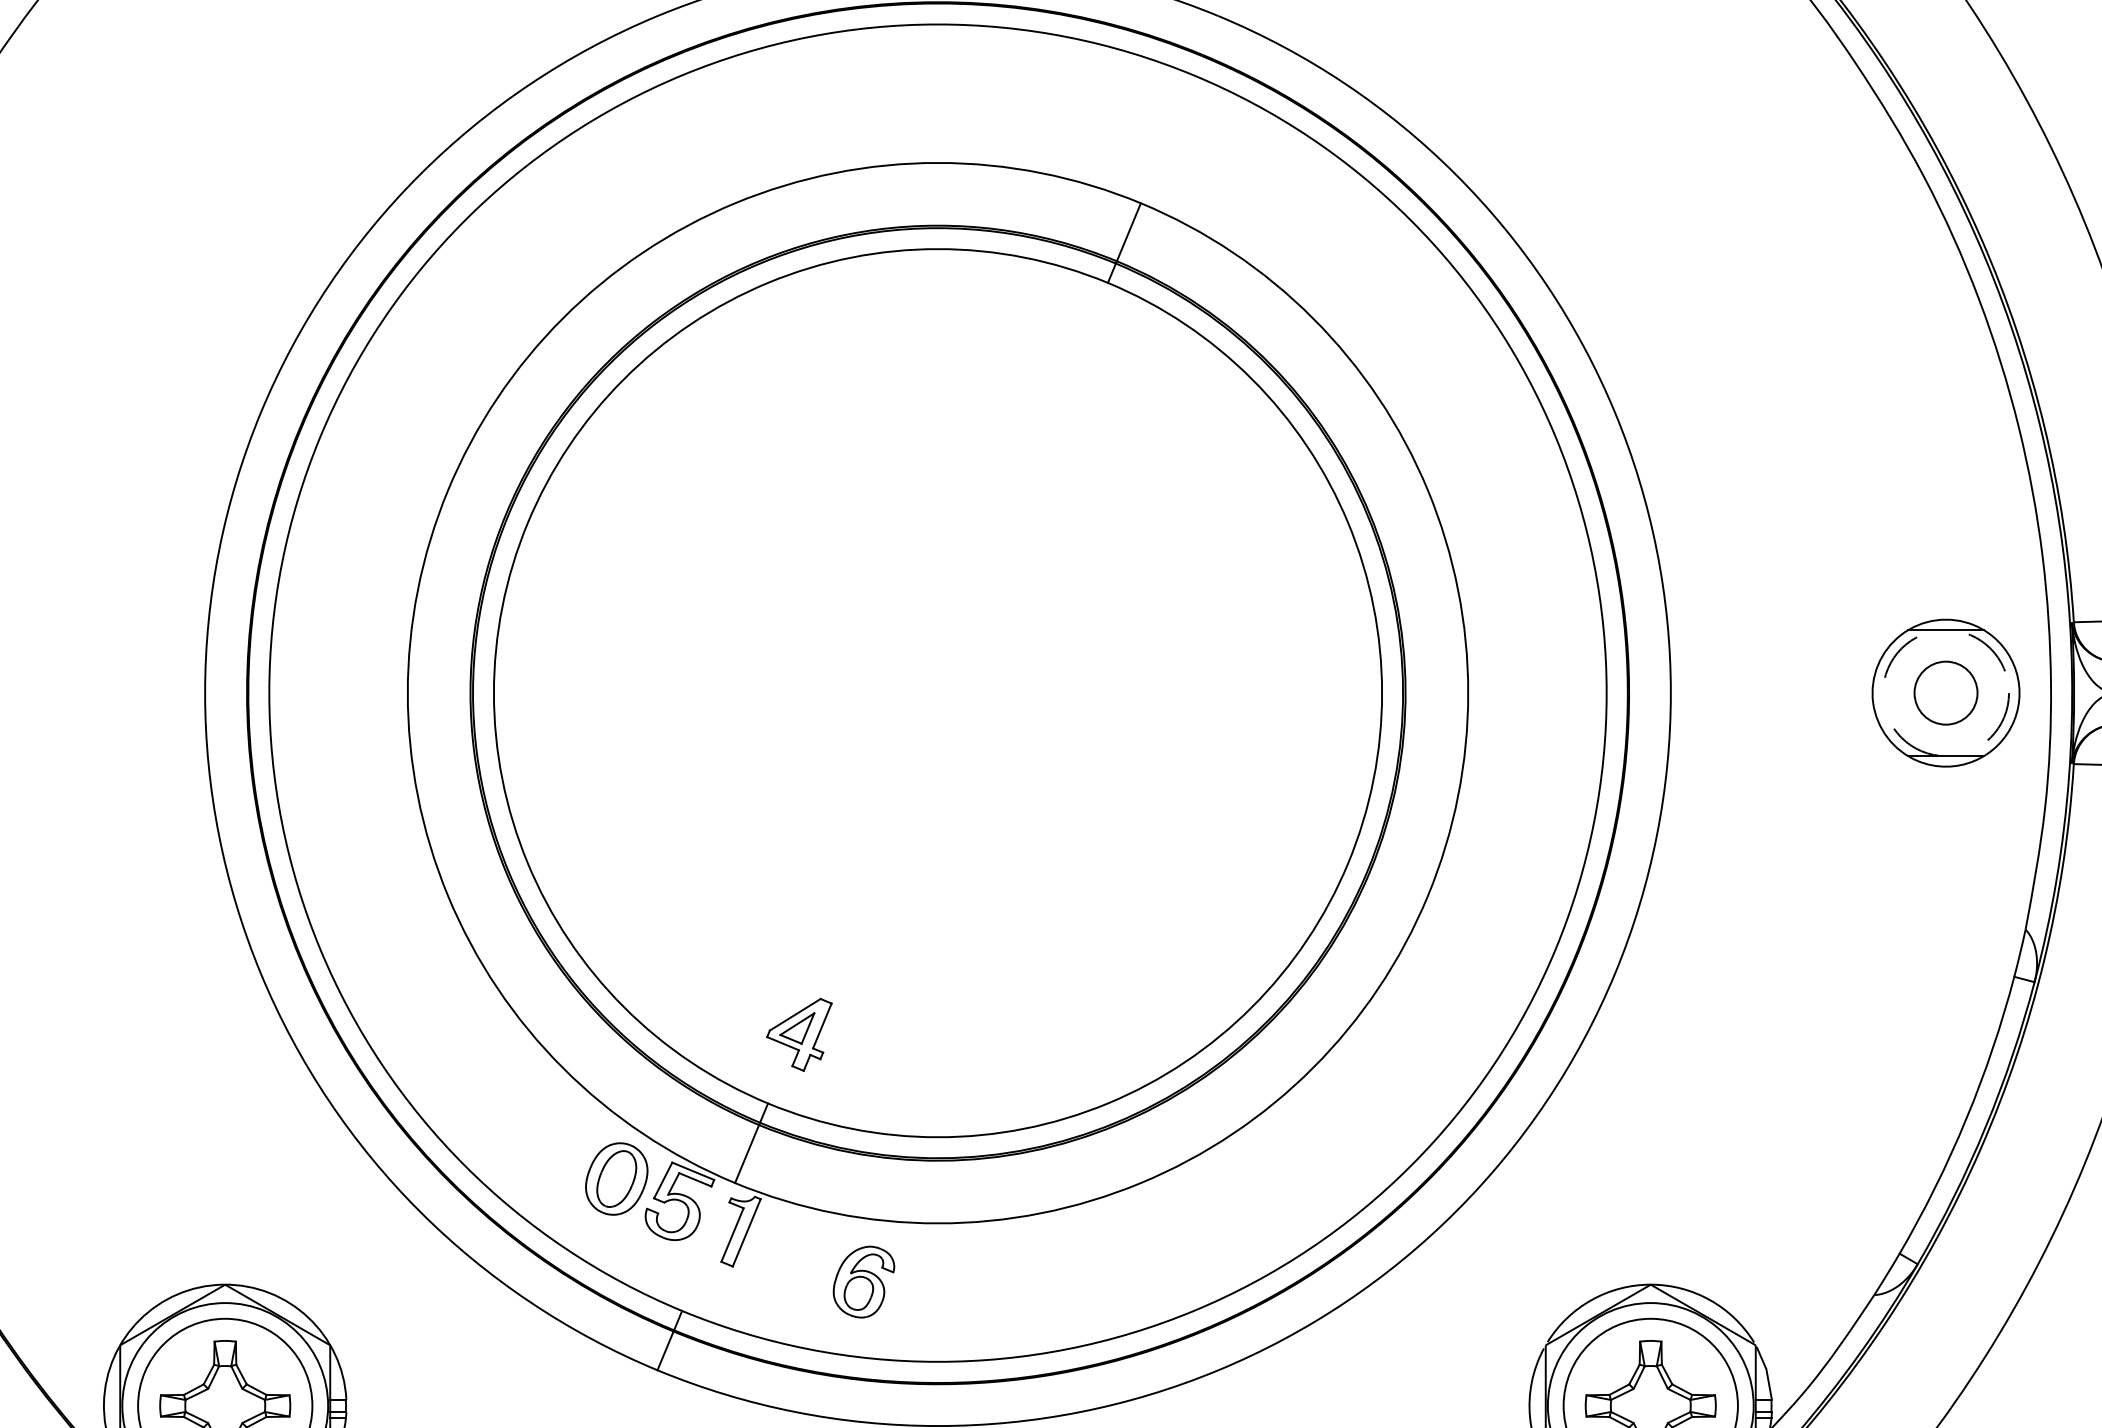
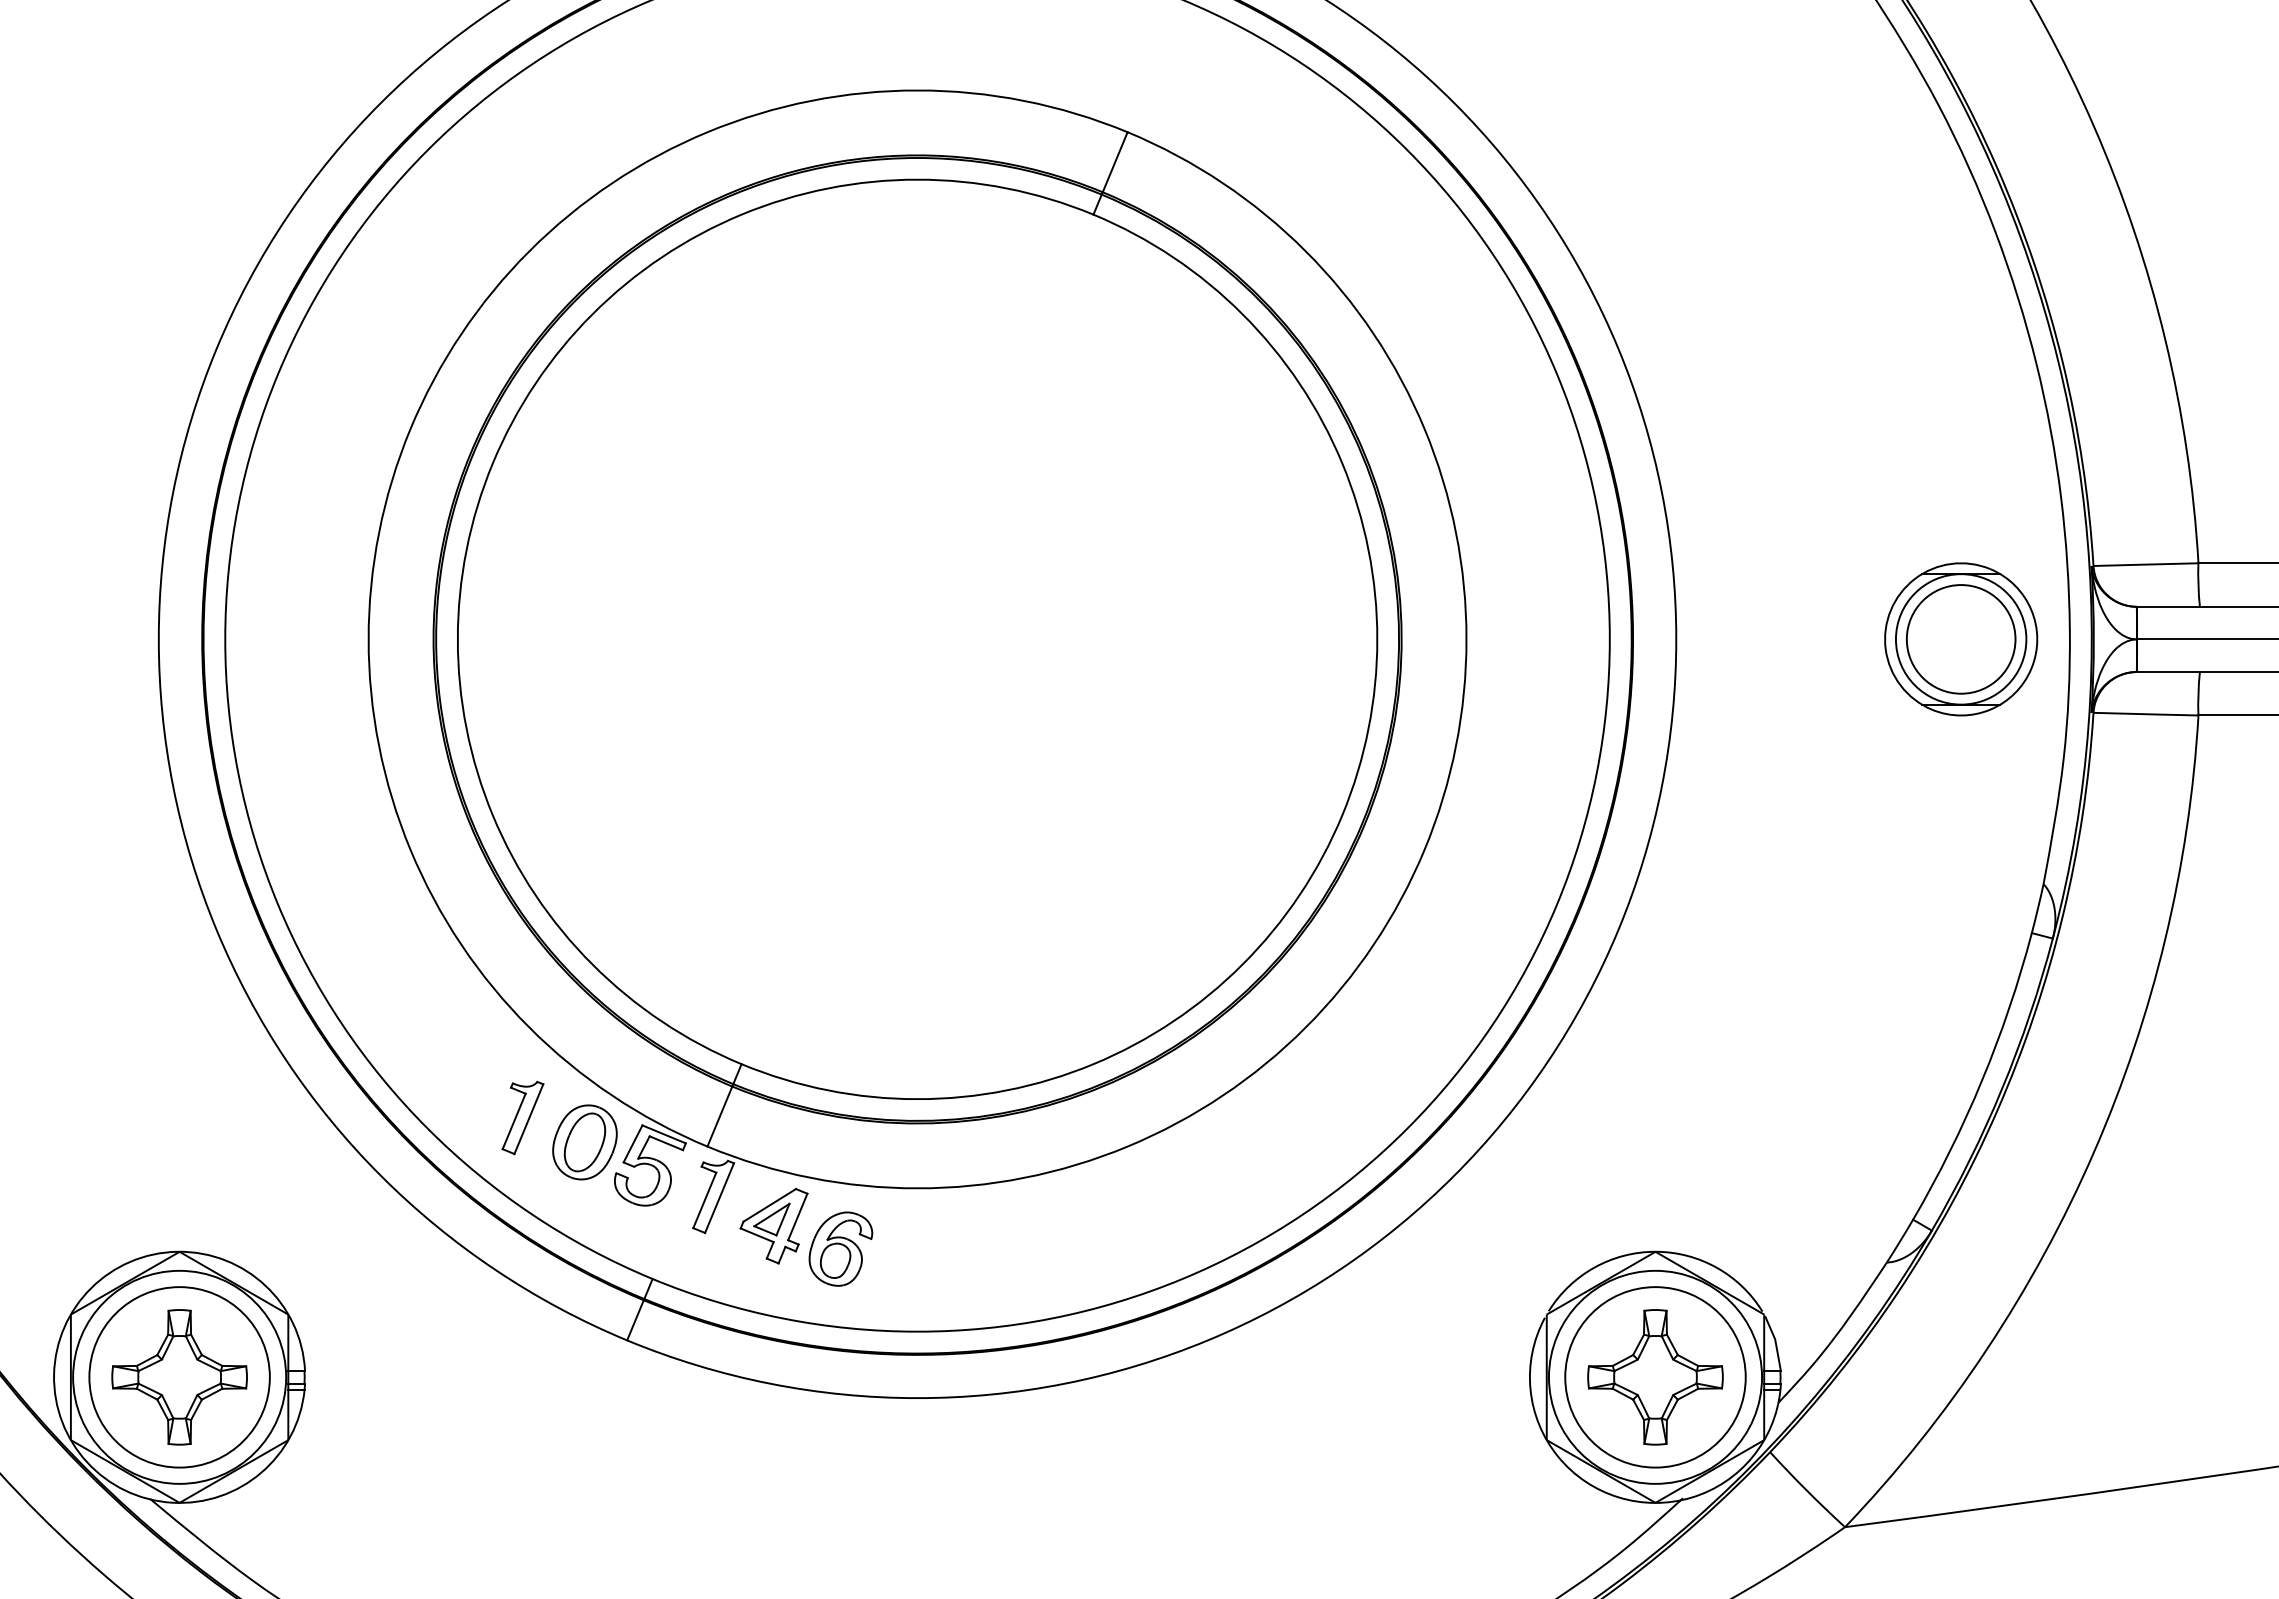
circle: (1945, 693) -> (1960, 639), dashed -> solid
circle: (1945, 693) -> (1960, 639), size x1.67
part: (798, 1035) -> (773, 1226), moved
part: (556, 1155) -> (522, 1118), added

